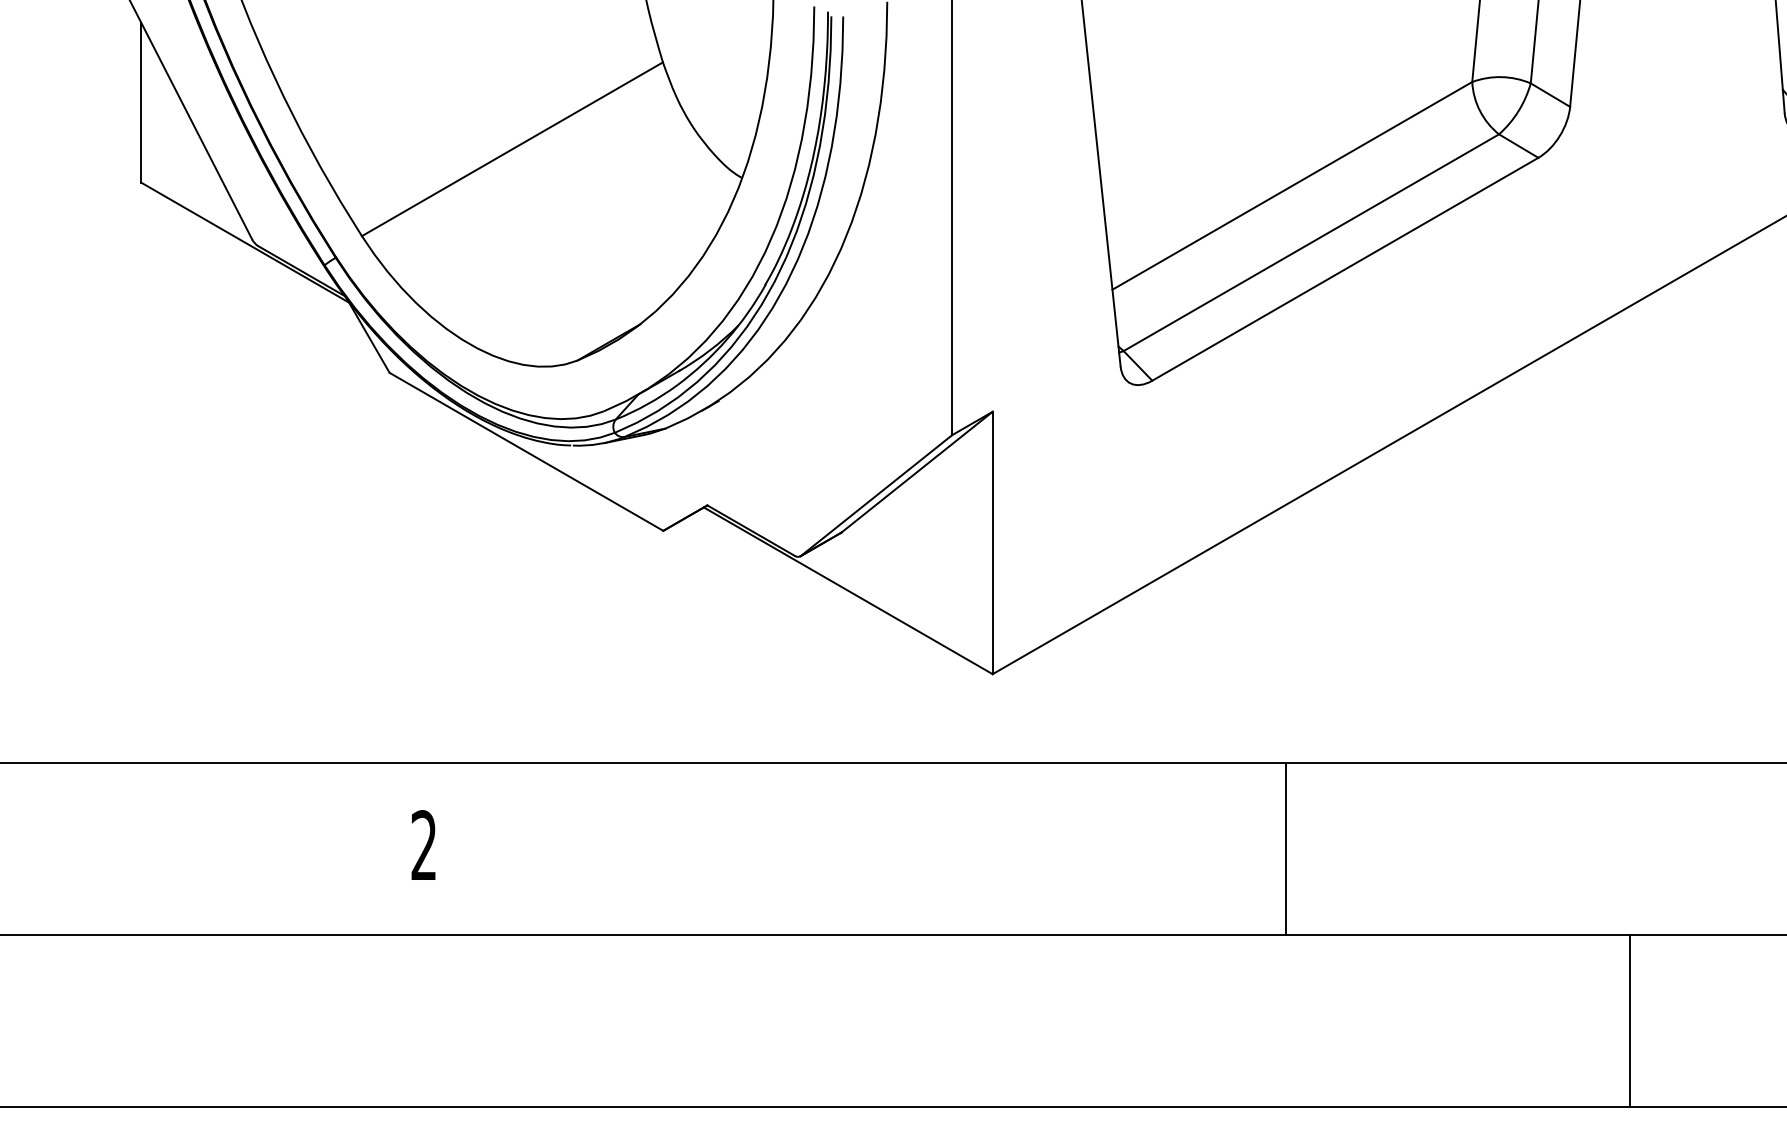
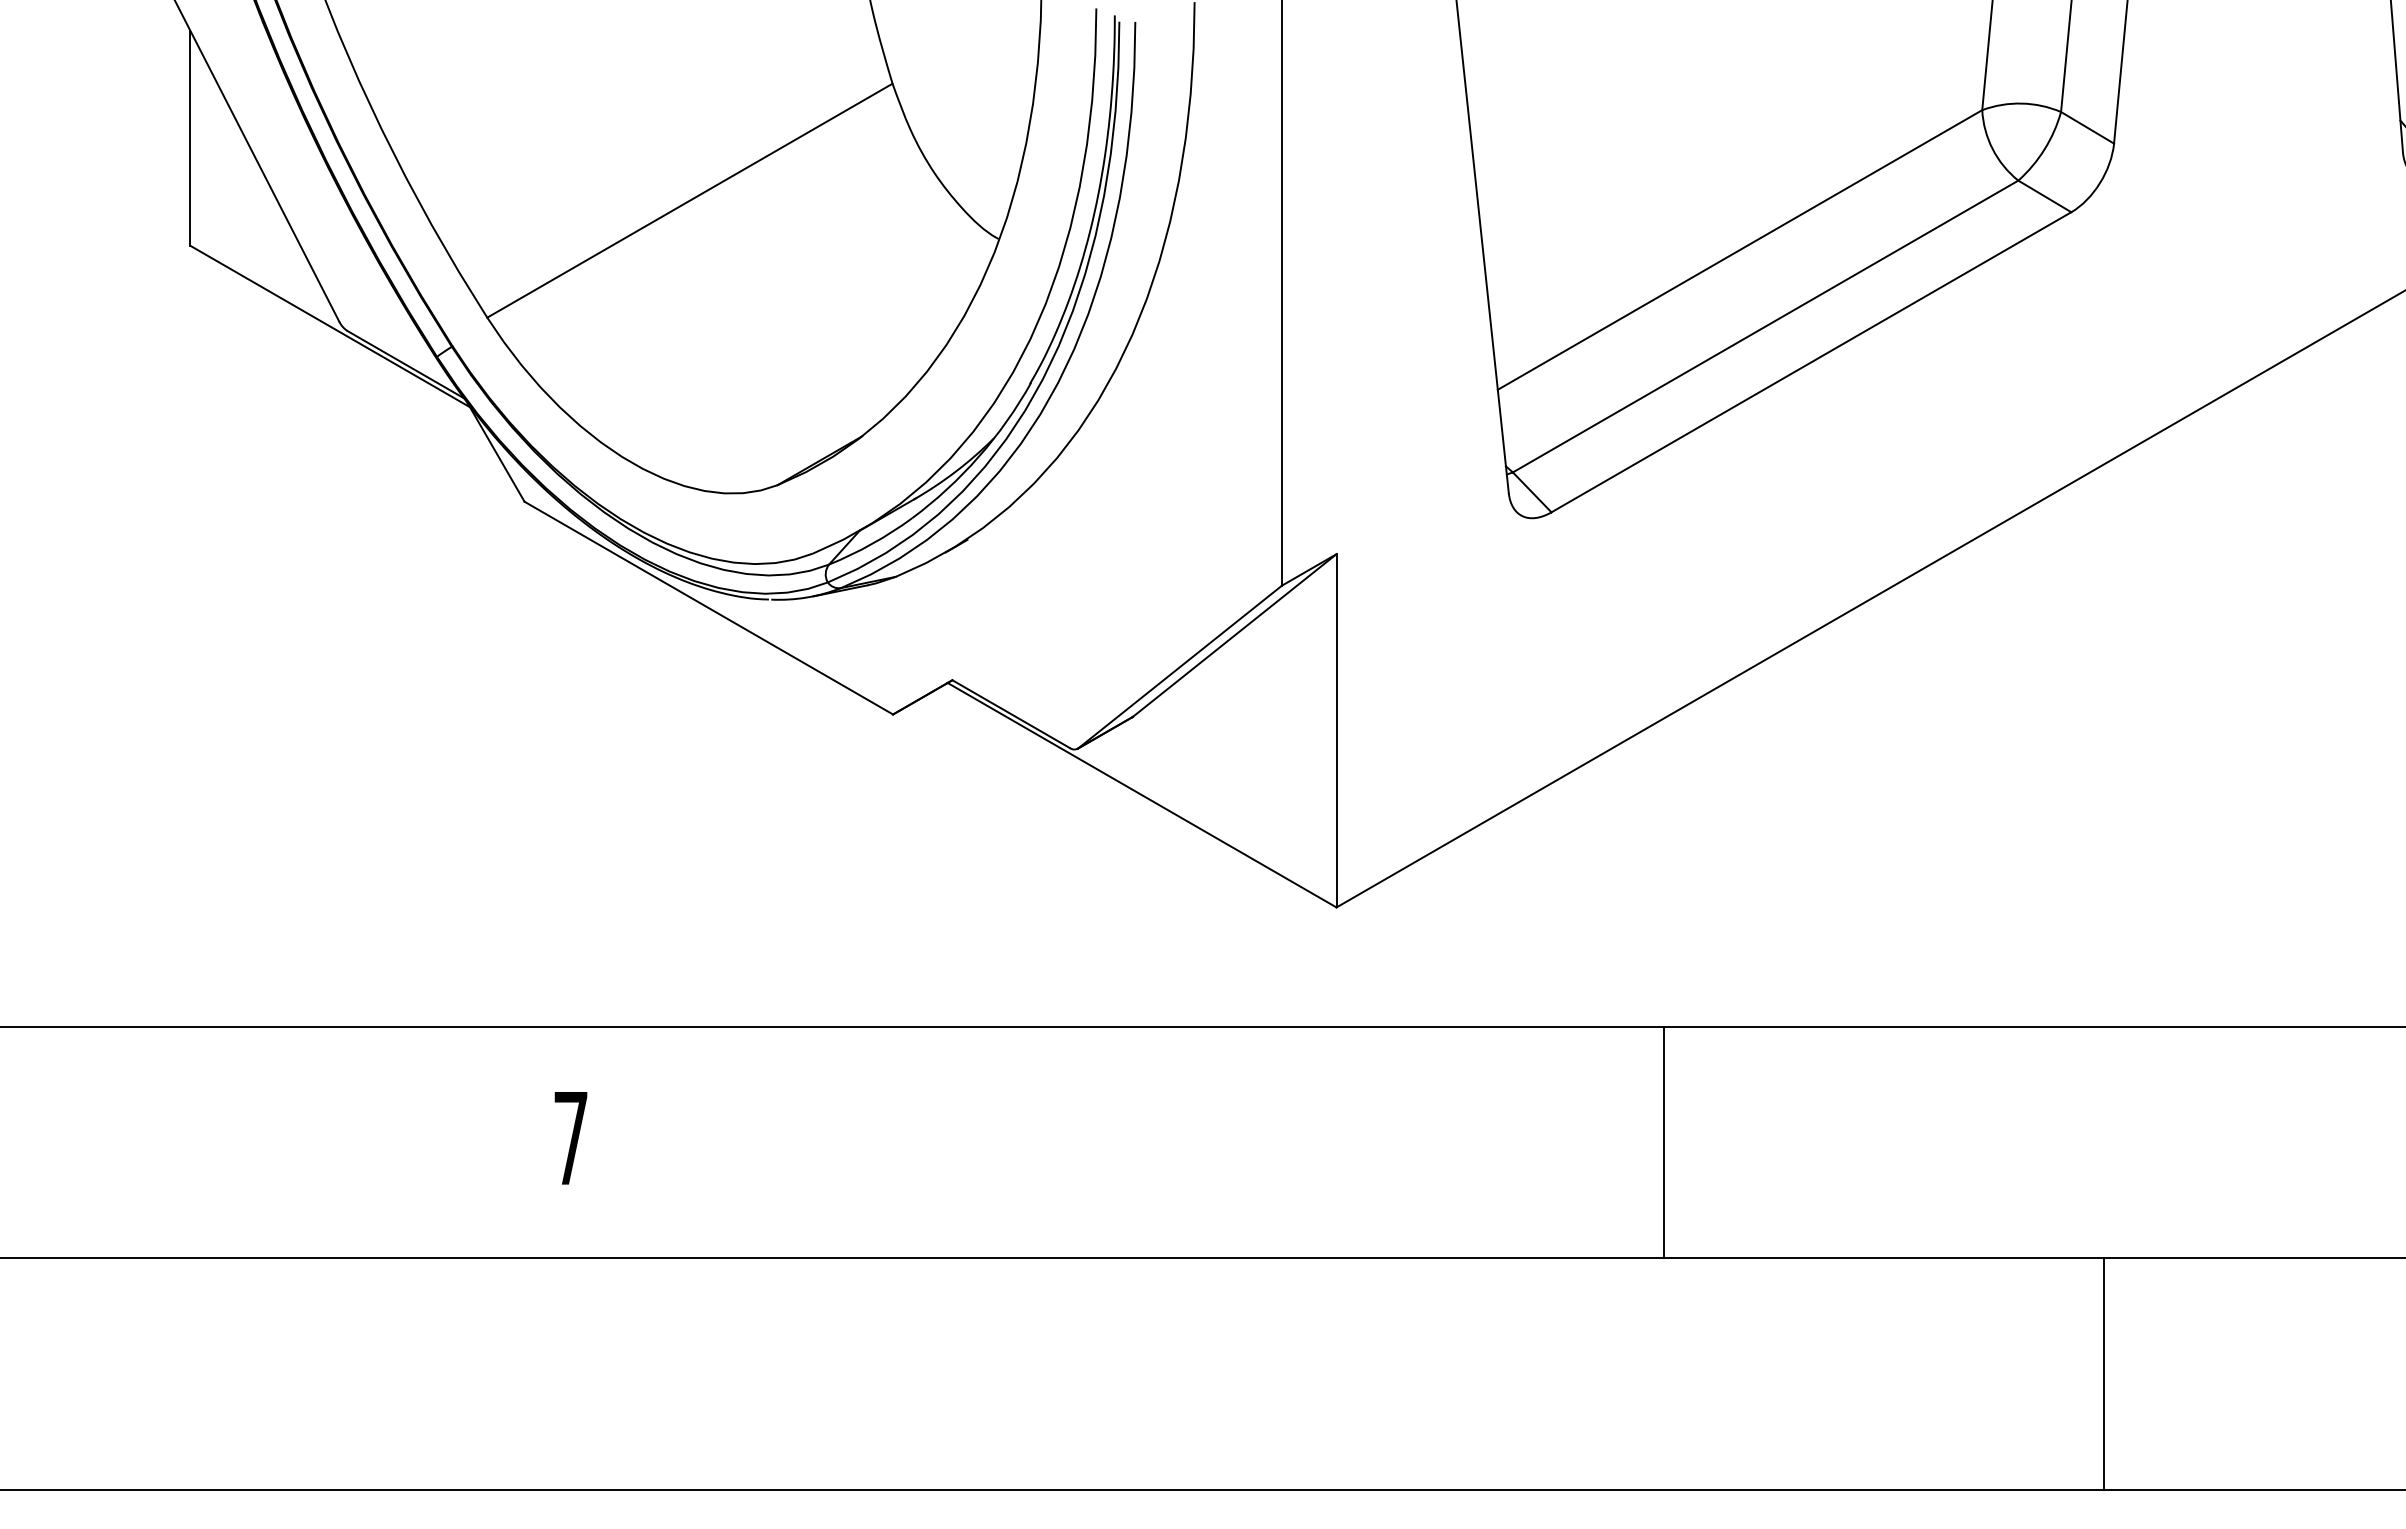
text: (423, 845) -> (570, 1137), 2 -> 7
line: (1286, 848) -> (1664, 1142), moved
line: (1630, 1020) -> (2104, 1373), moved

